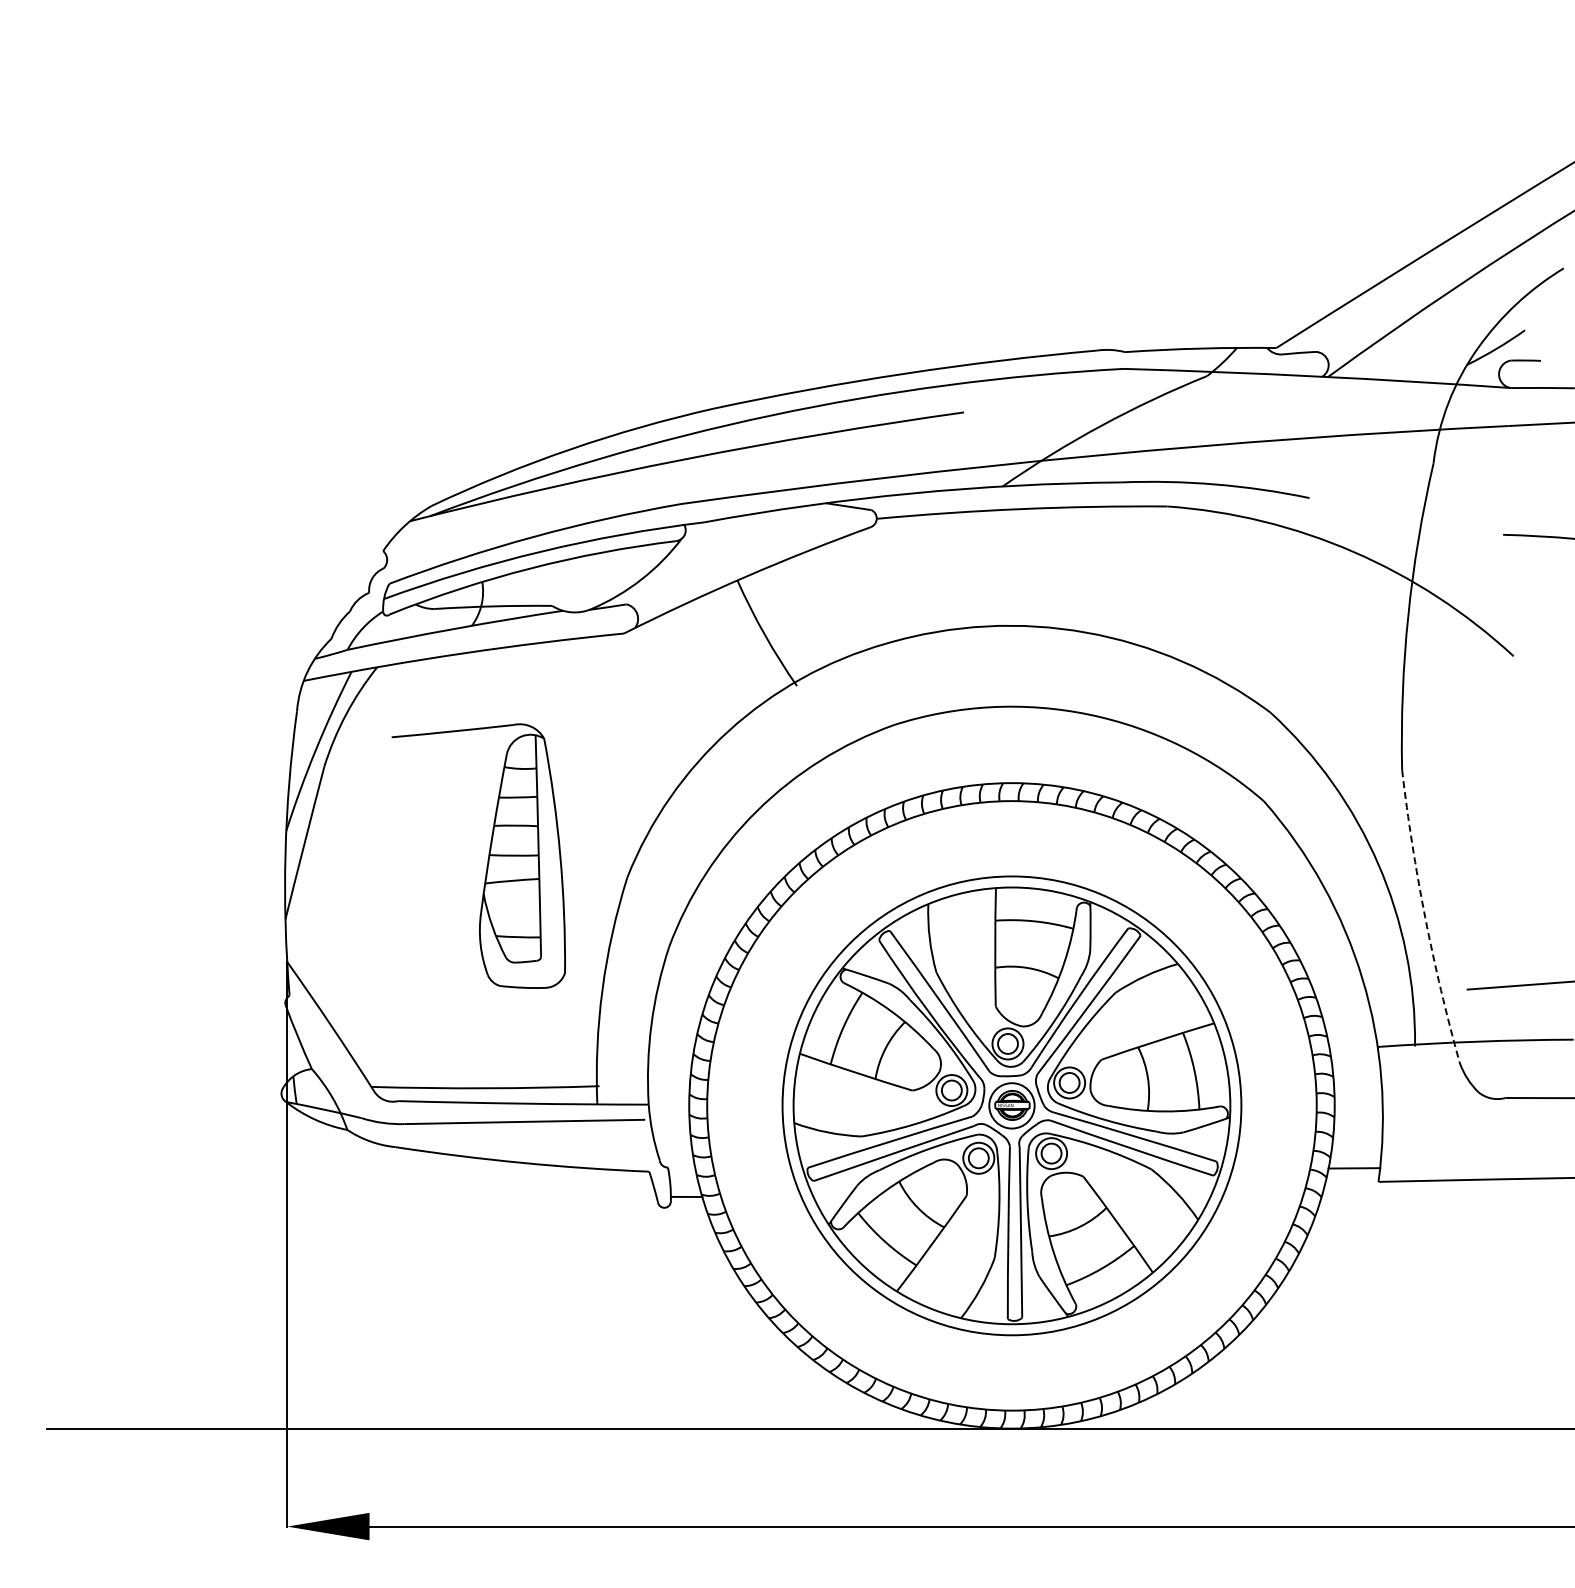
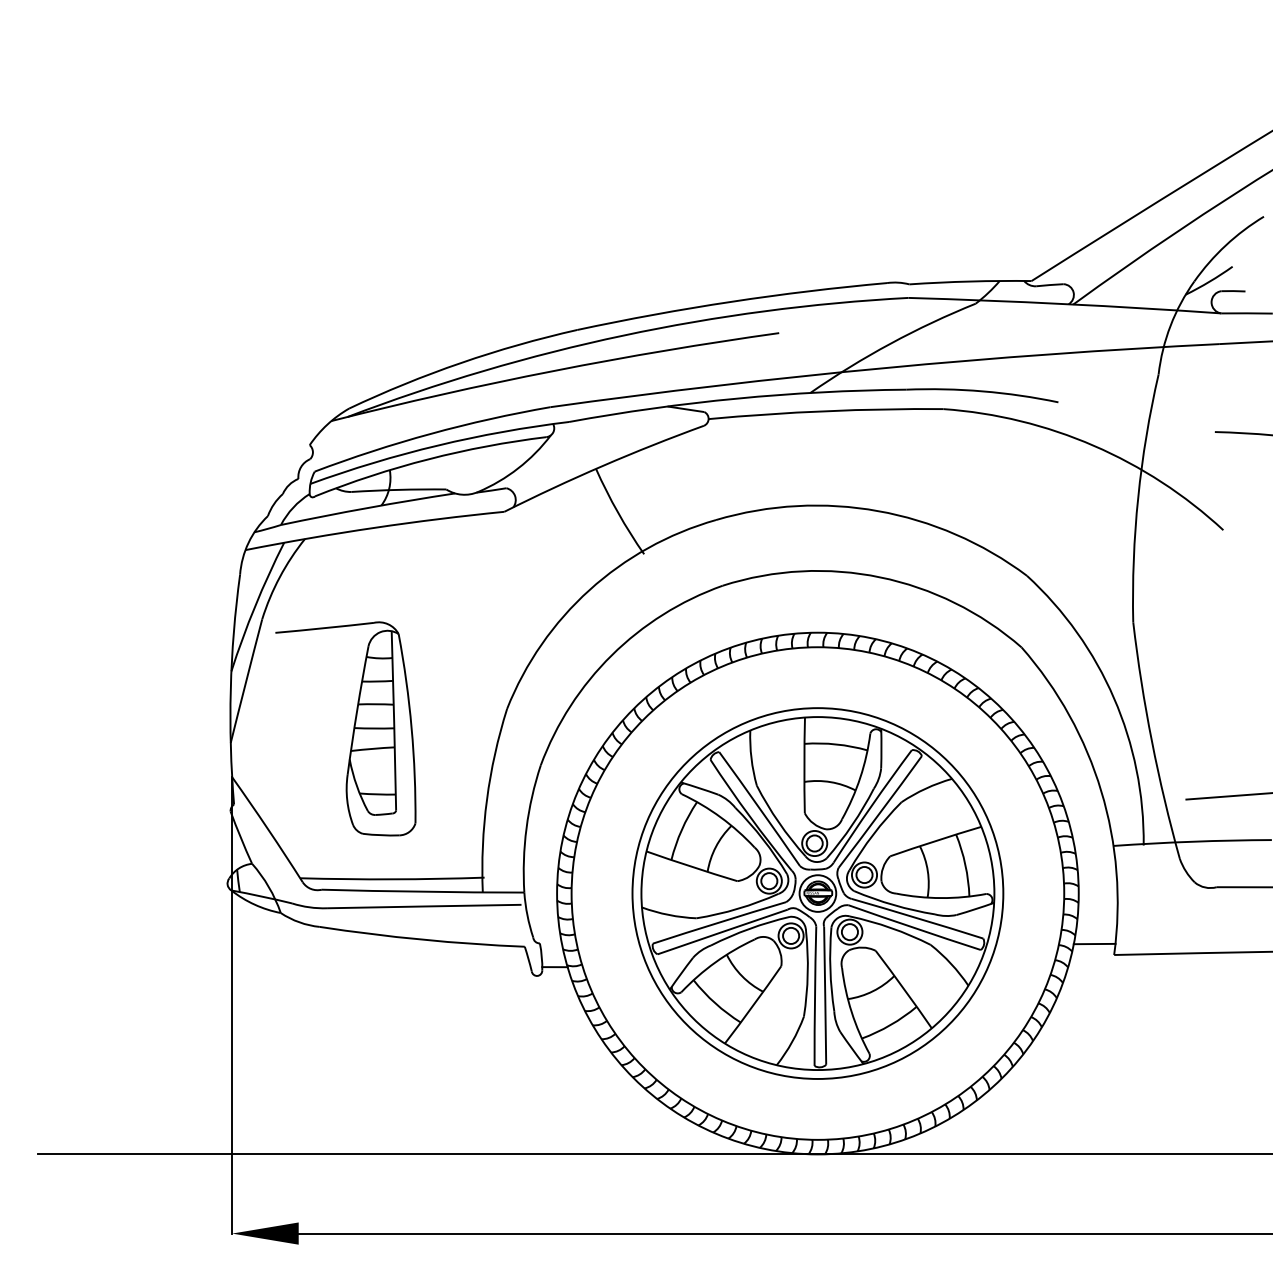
part: (487, 859) -> (352, 731), moved
arc: (1425, 917) -> (1152, 741), dashed -> solid

